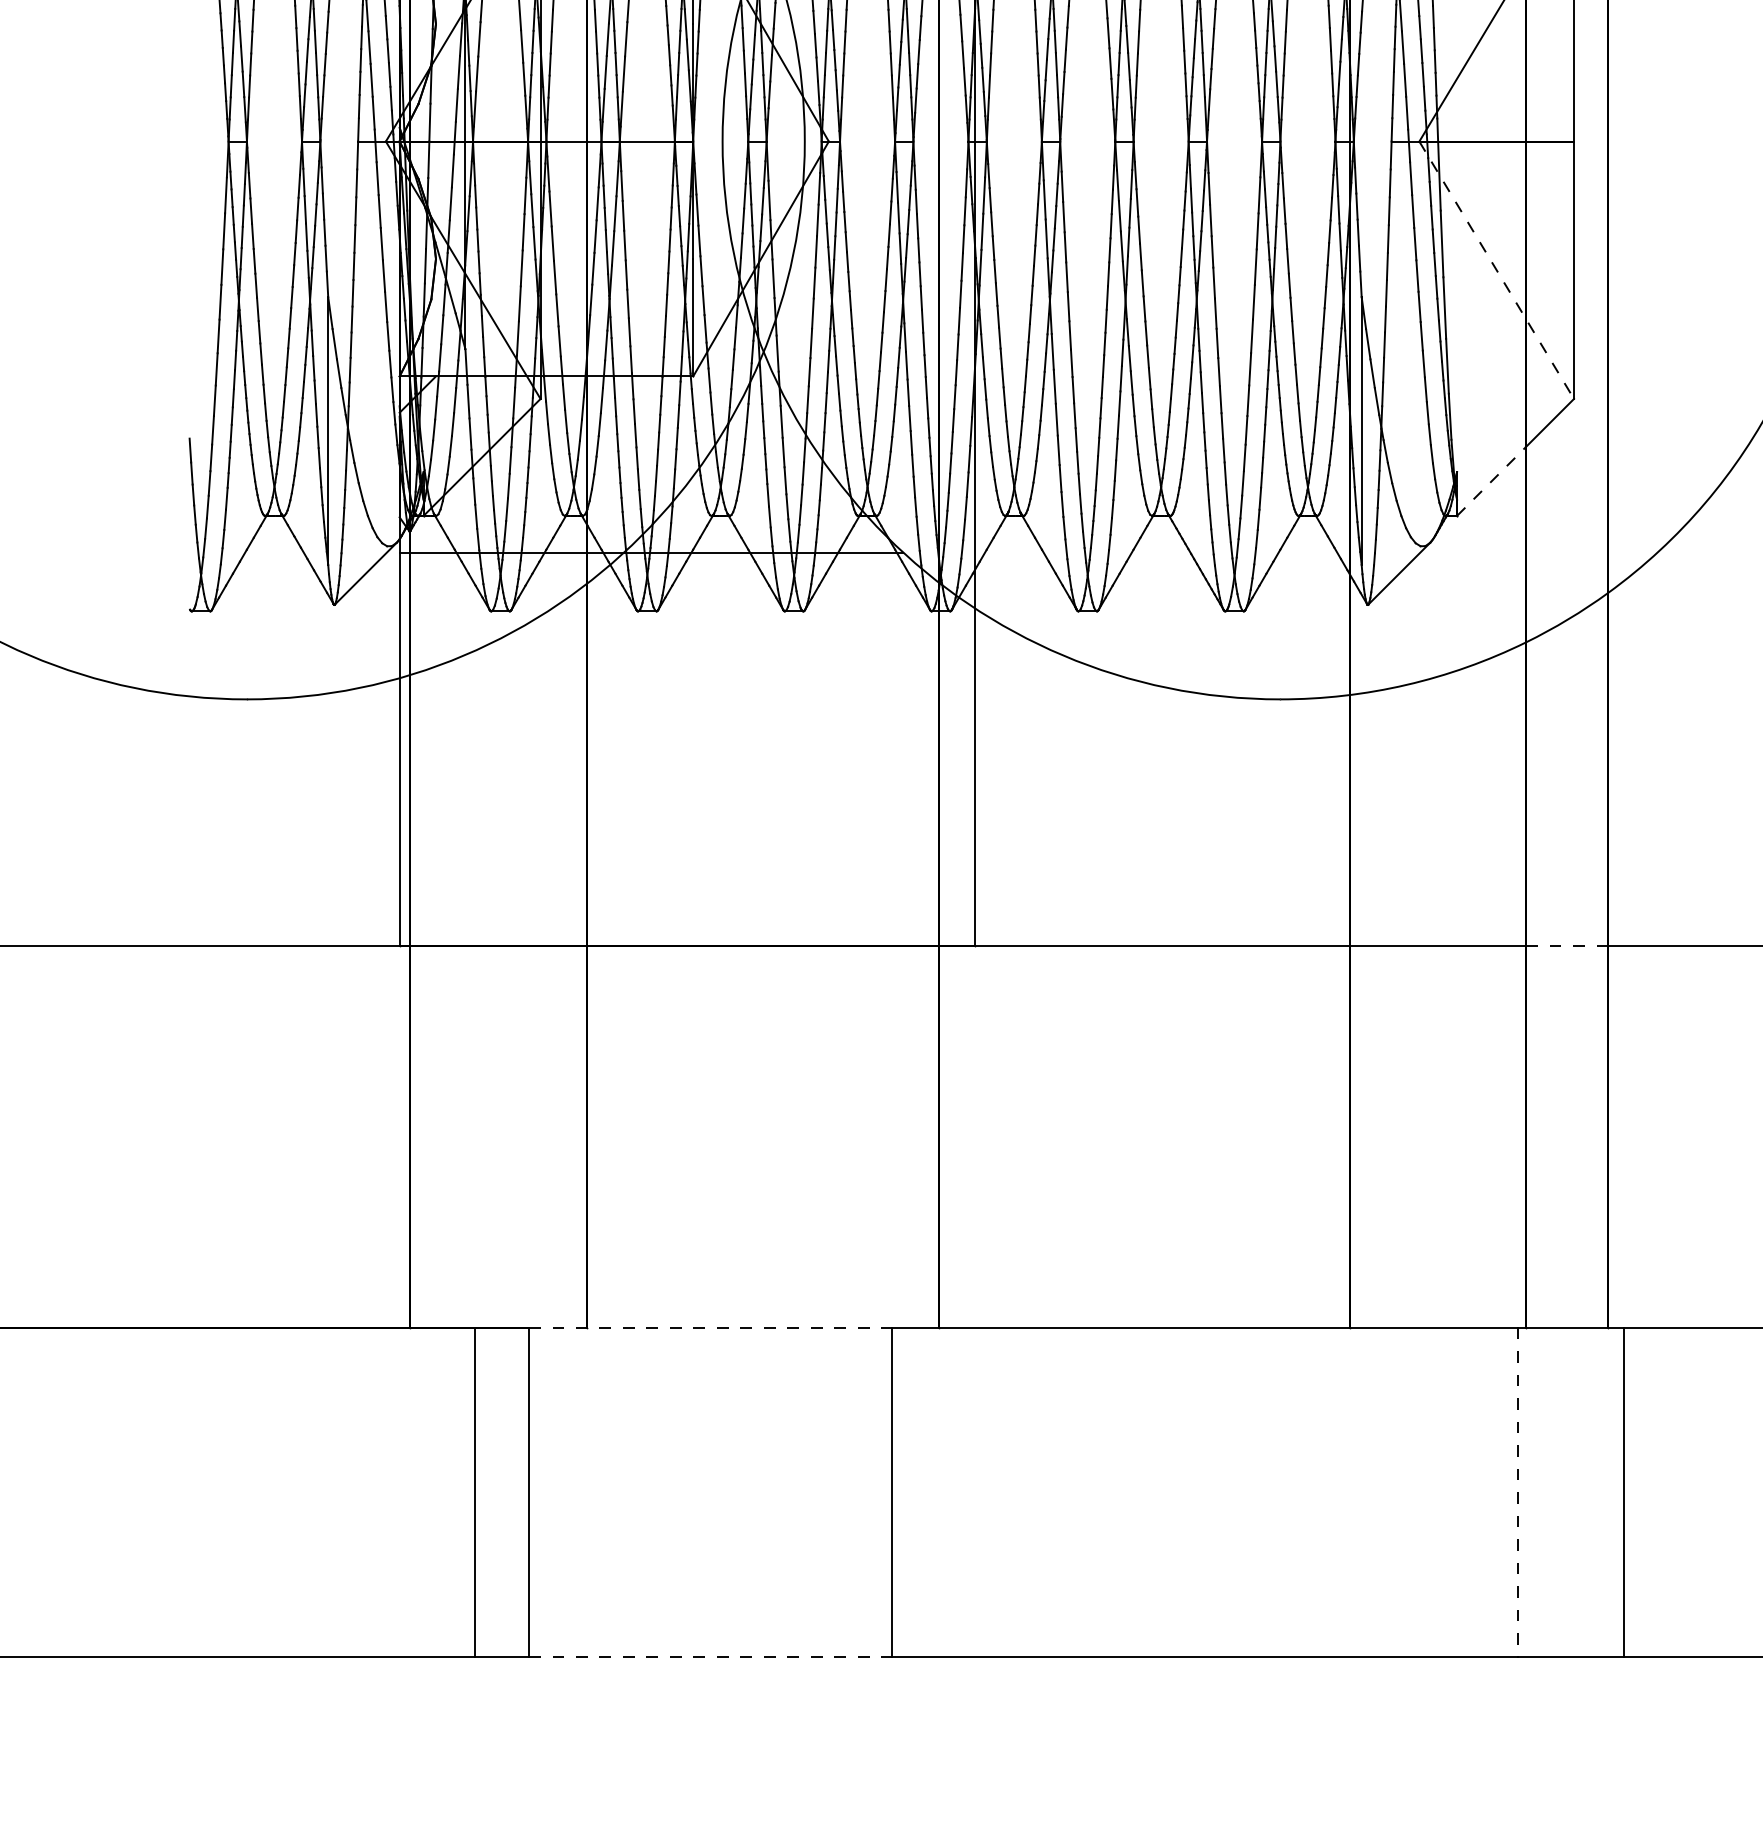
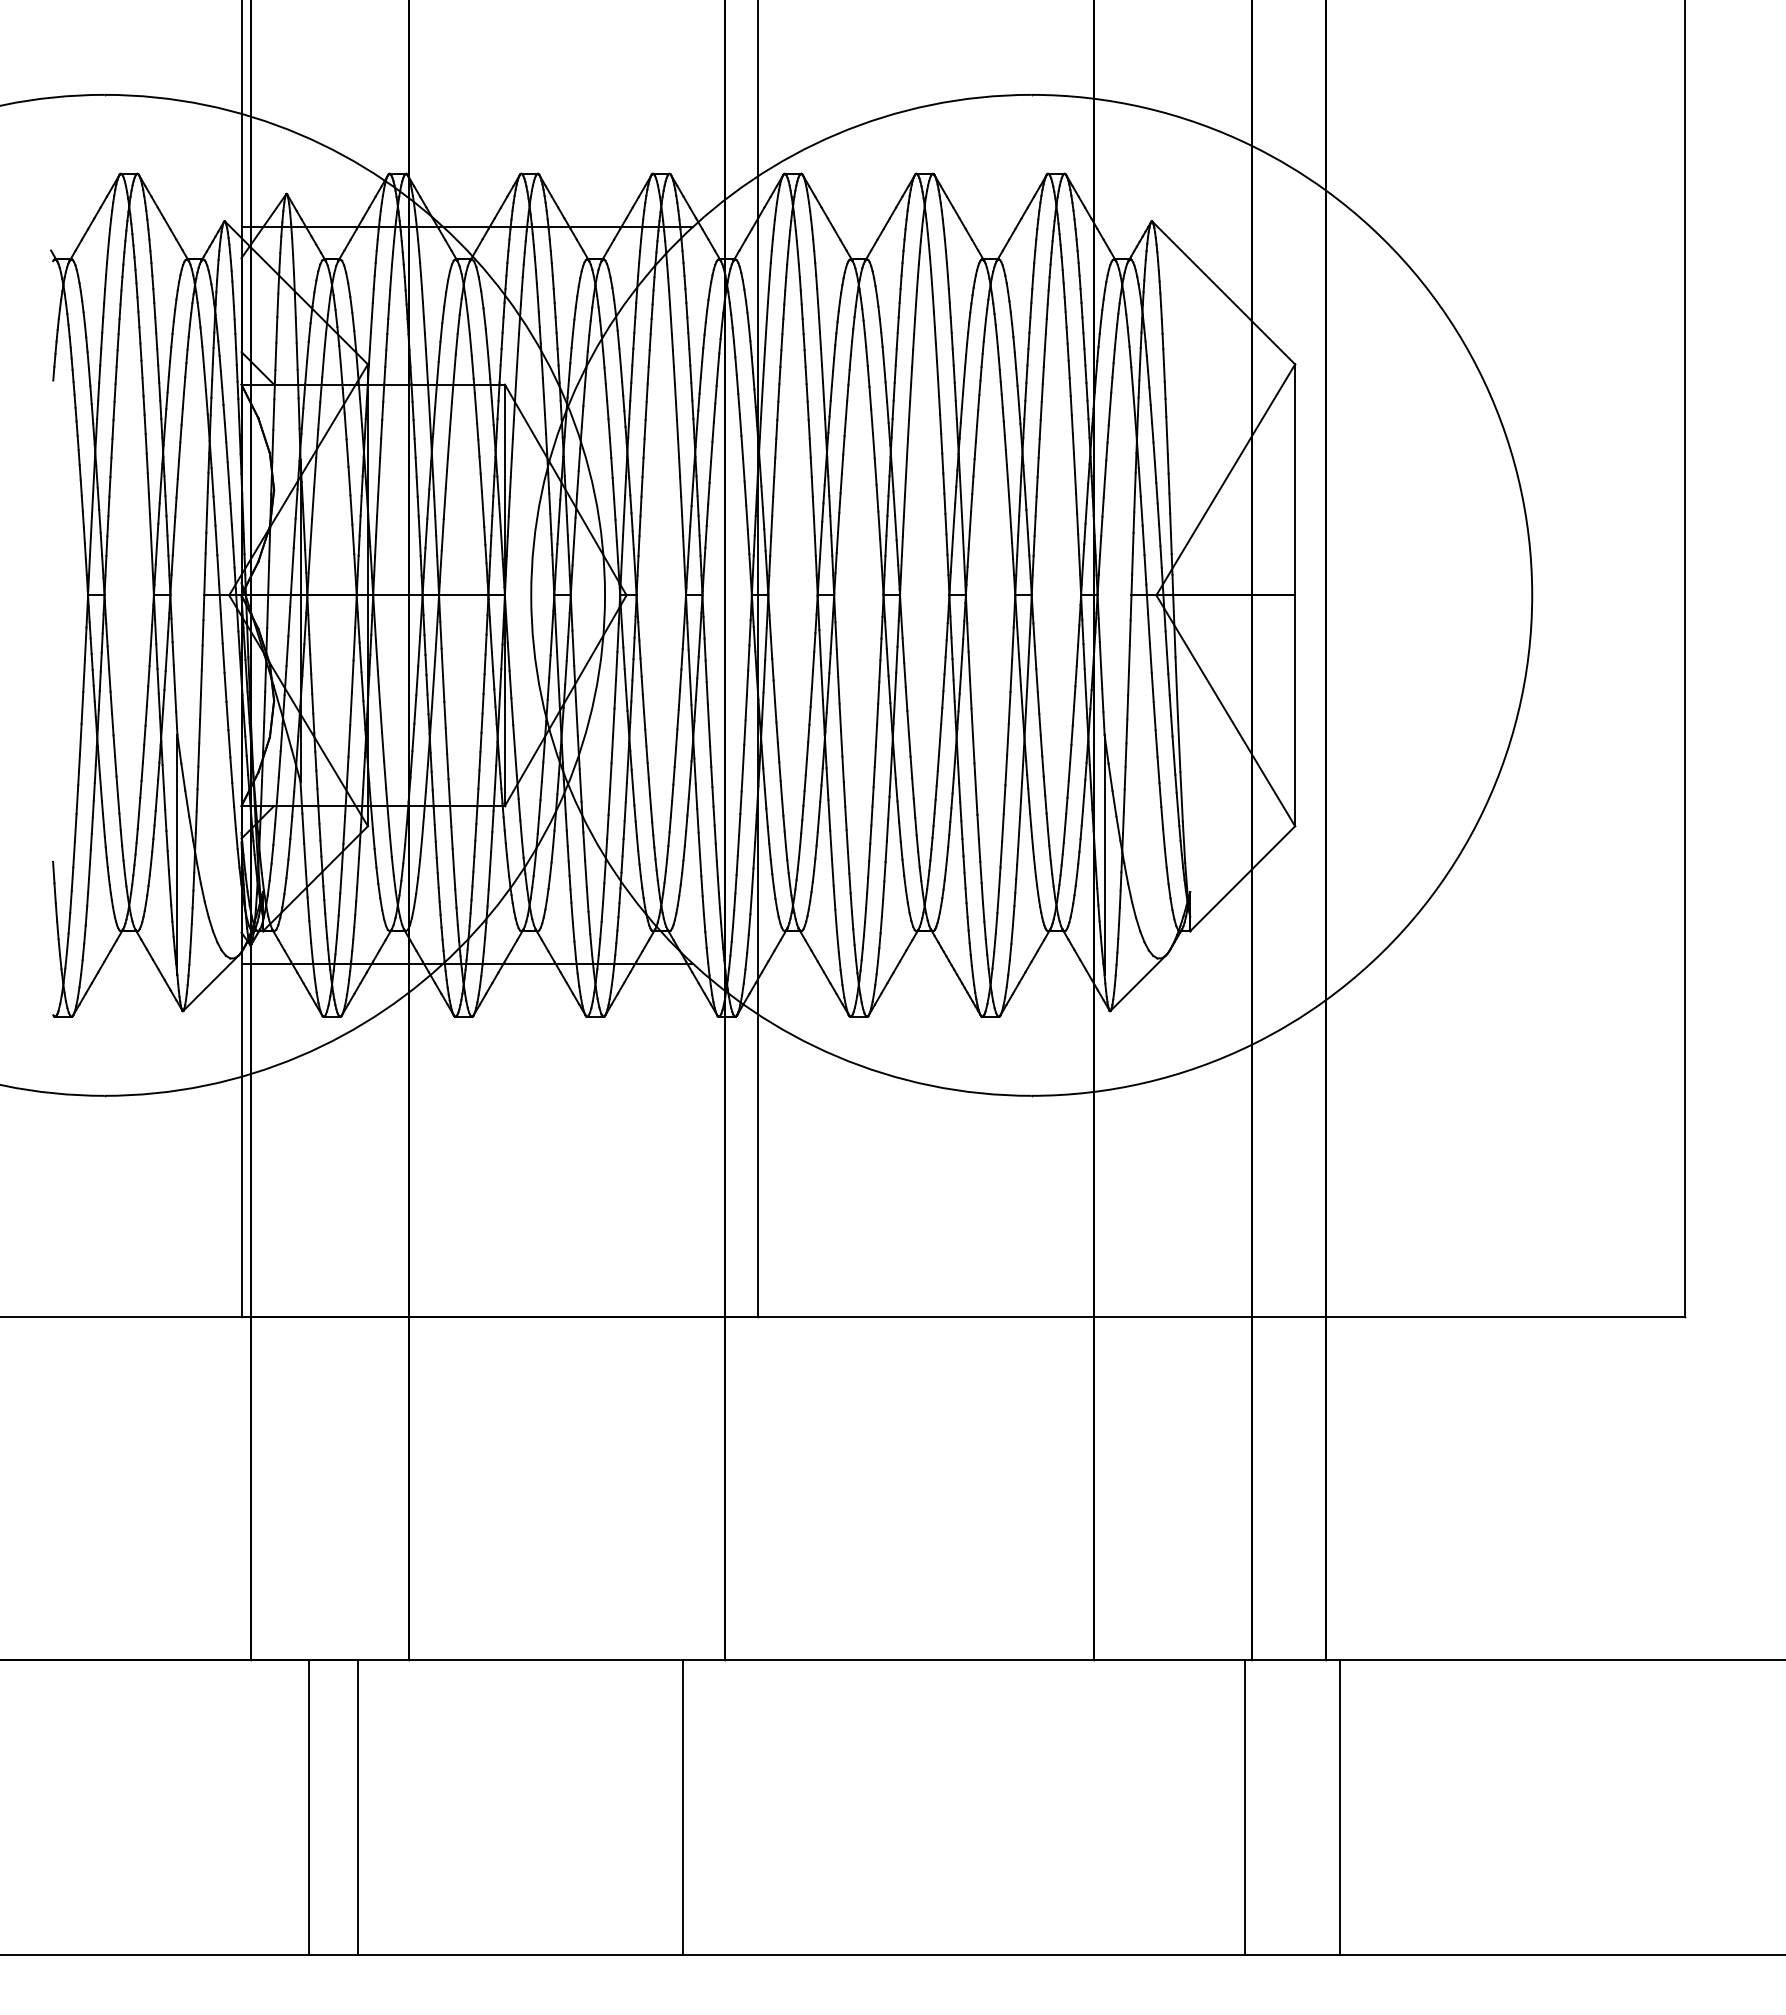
line: (1496, 269) -> (1225, 710), dashed -> solid
line: (1491, 481) -> (1221, 900), dashed -> solid
line: (1567, 946) -> (1289, 1317), dashed -> solid
line: (710, 1327) -> (520, 1659), dashed -> solid
line: (1517, 1492) -> (1244, 1807), dashed -> solid
line: (710, 1656) -> (520, 1954), dashed -> solid

